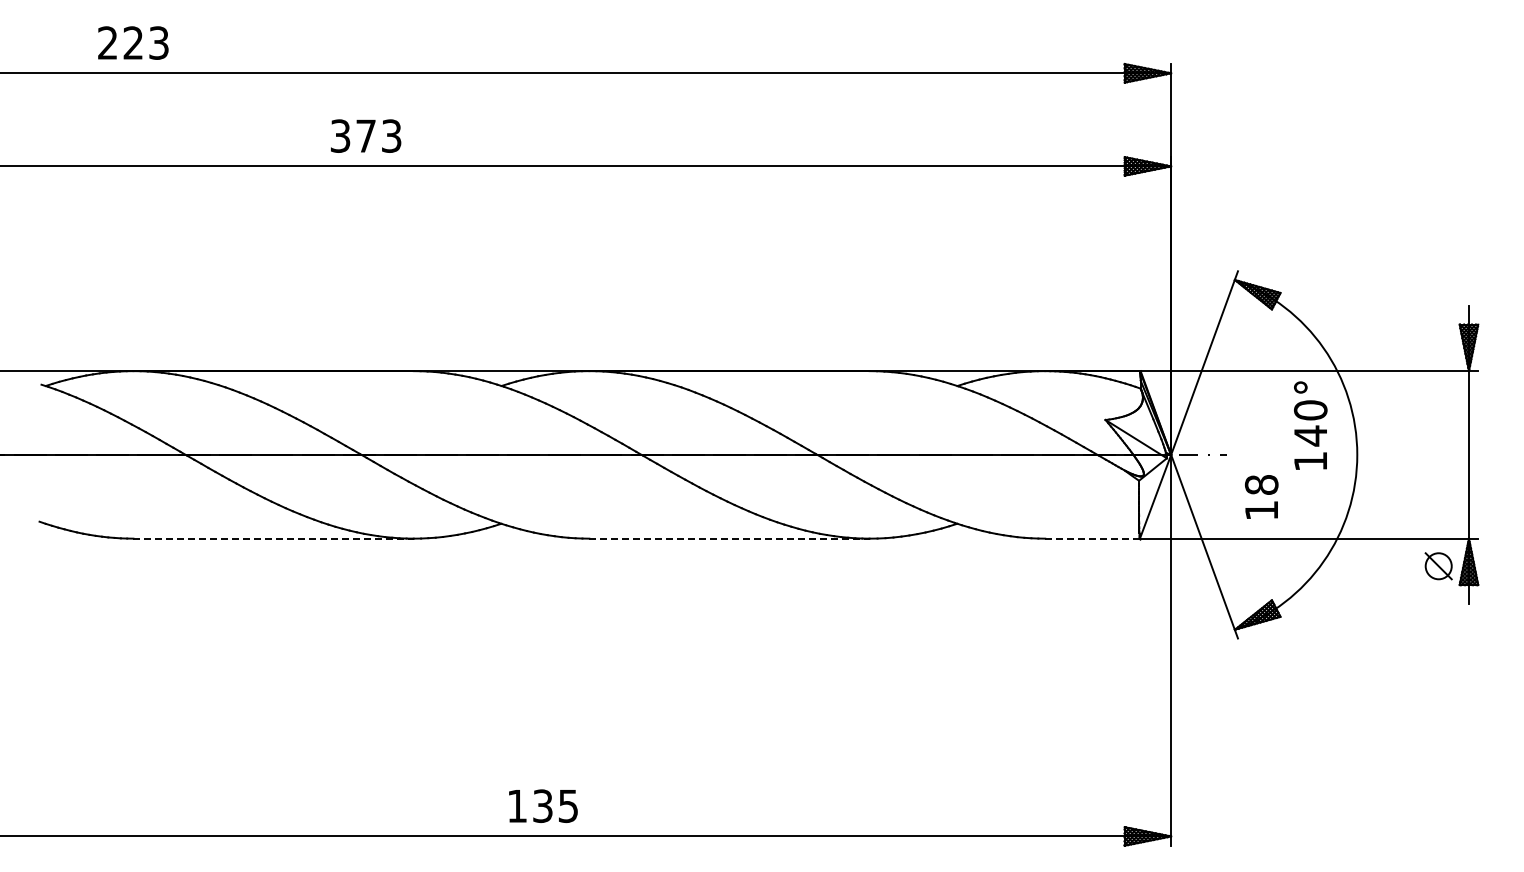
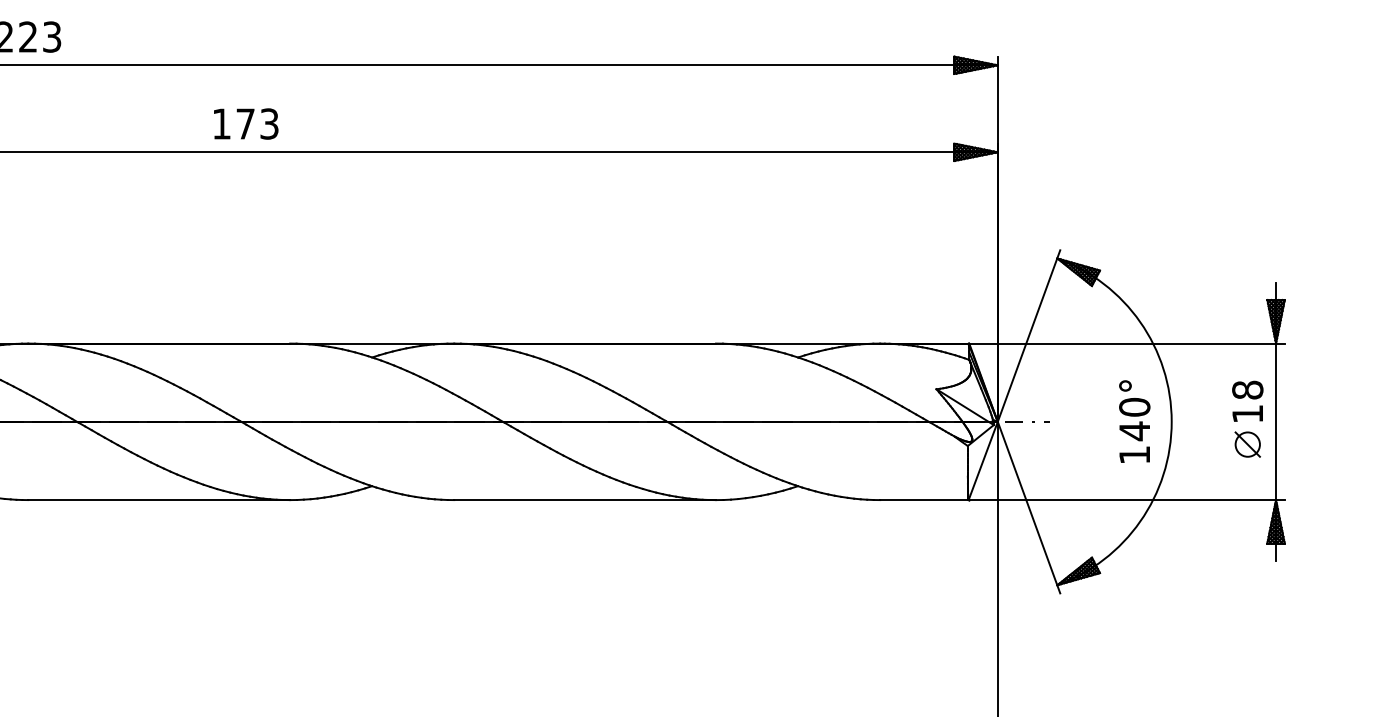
text: (340, 135) -> (221, 123), 373 -> 173
text: (1310, 425) -> (1134, 421), moved
text: (1261, 496) -> (1247, 400), moved
line: (274, 538) -> (160, 499), dashed -> solid
line: (729, 538) -> (585, 499), dashed -> solid
line: (1093, 538) -> (925, 499), dashed -> solid
part: (1438, 566) -> (1247, 444), moved

